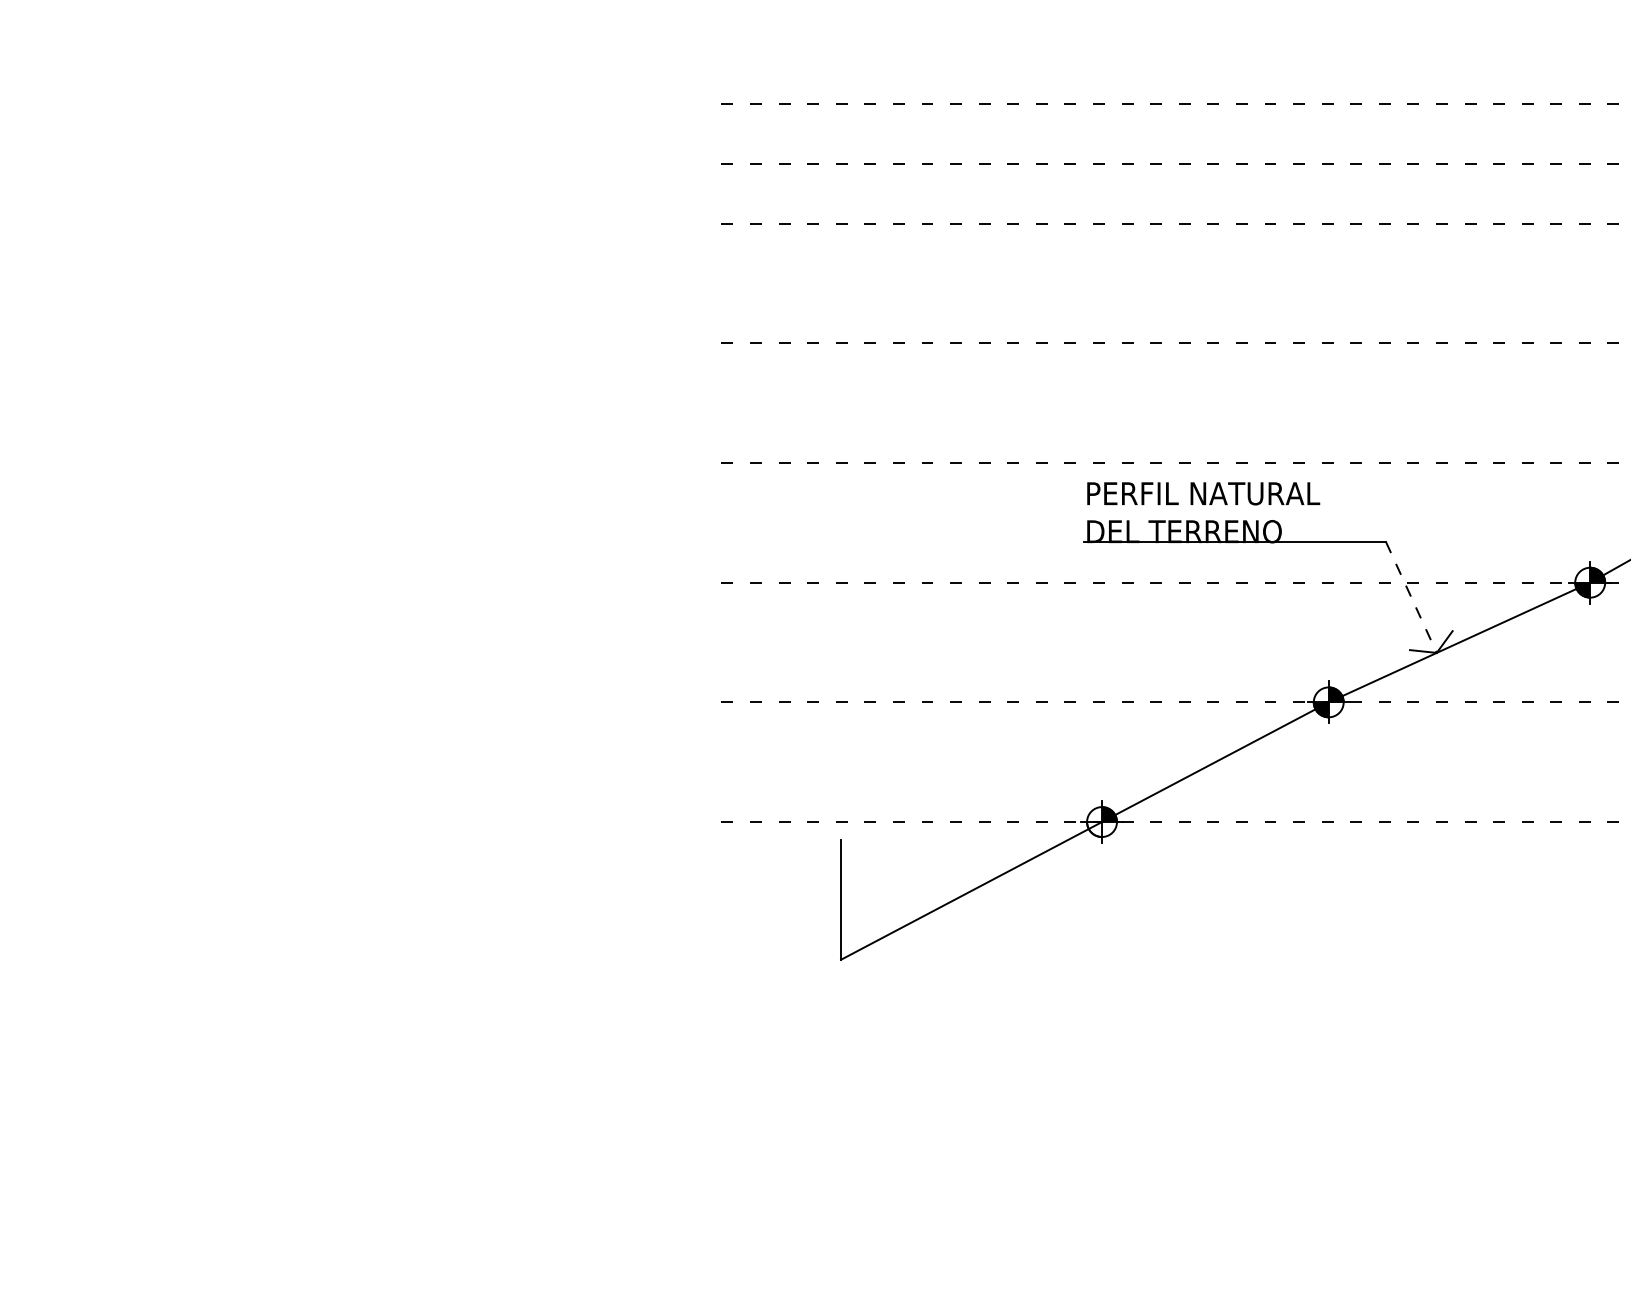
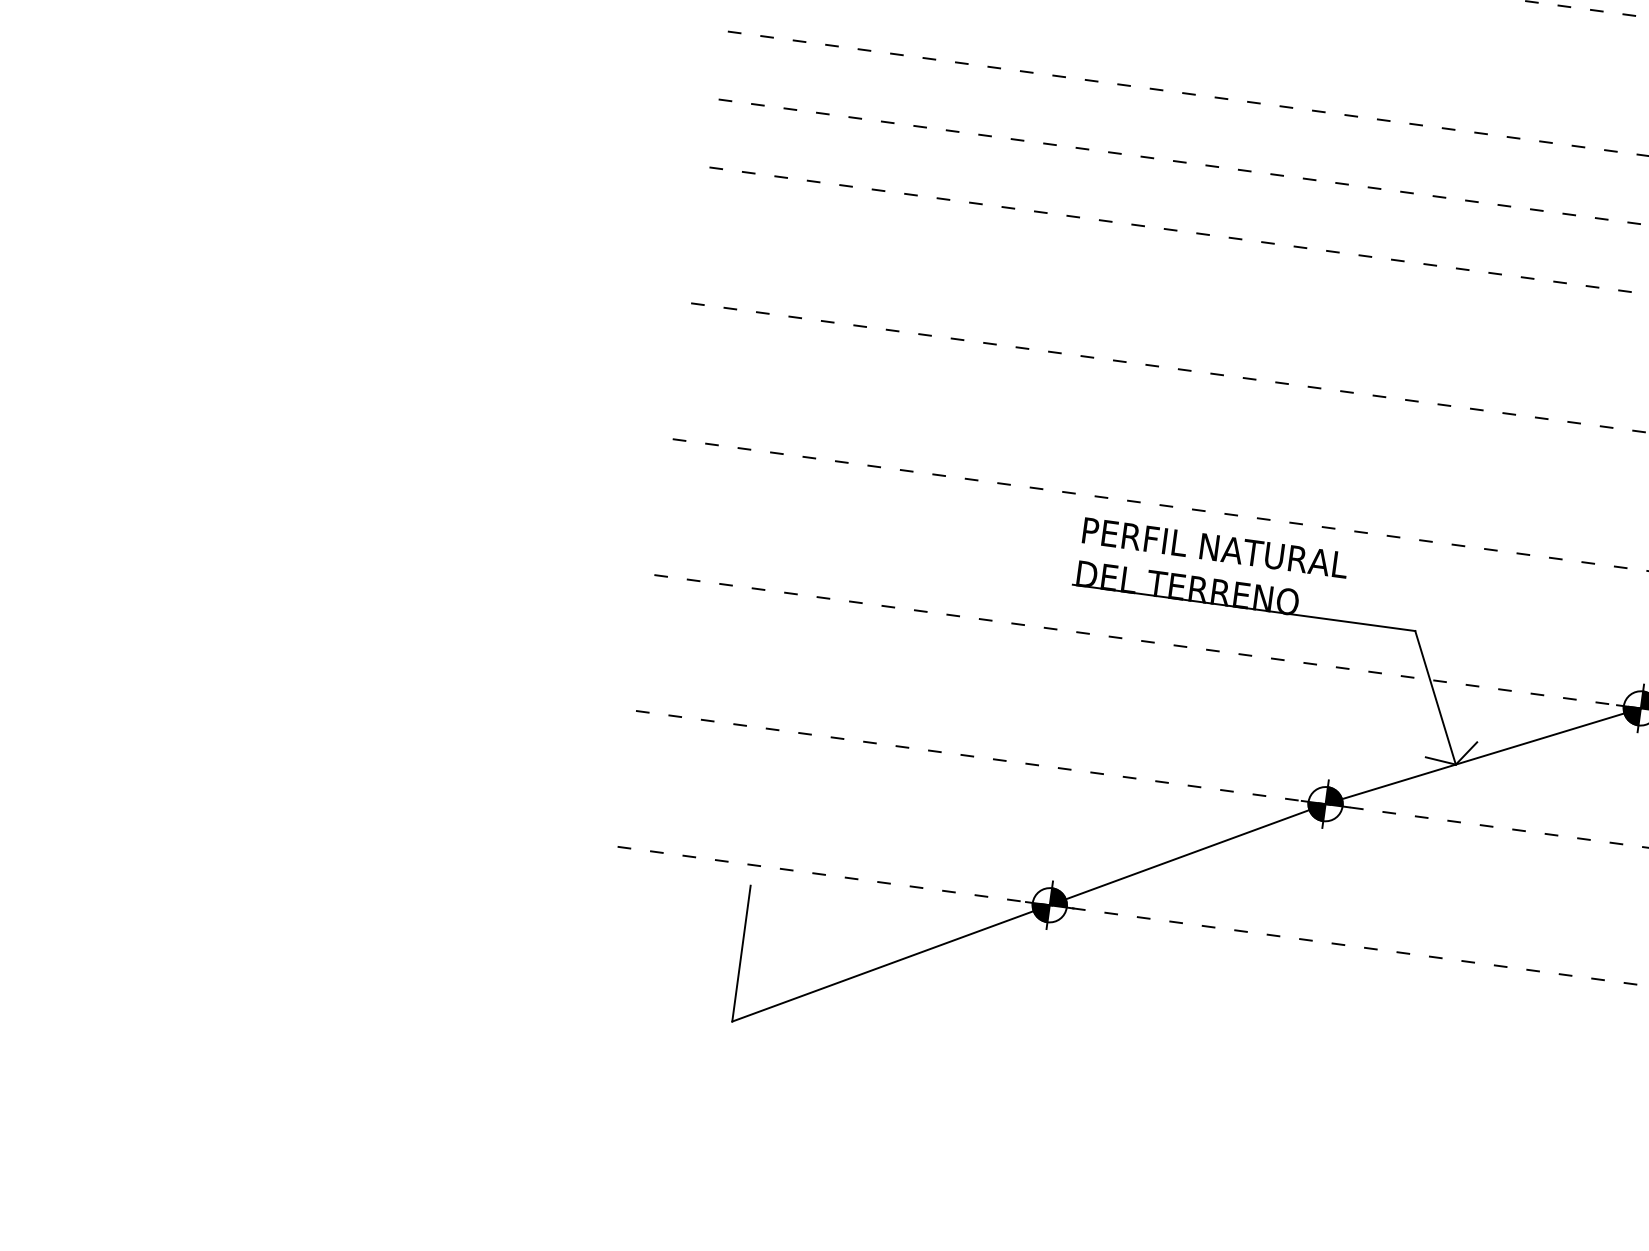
line: (1411, 597) -> (1435, 697), dashed -> solid
fill: (1094, 829) -> (1040, 912), added

